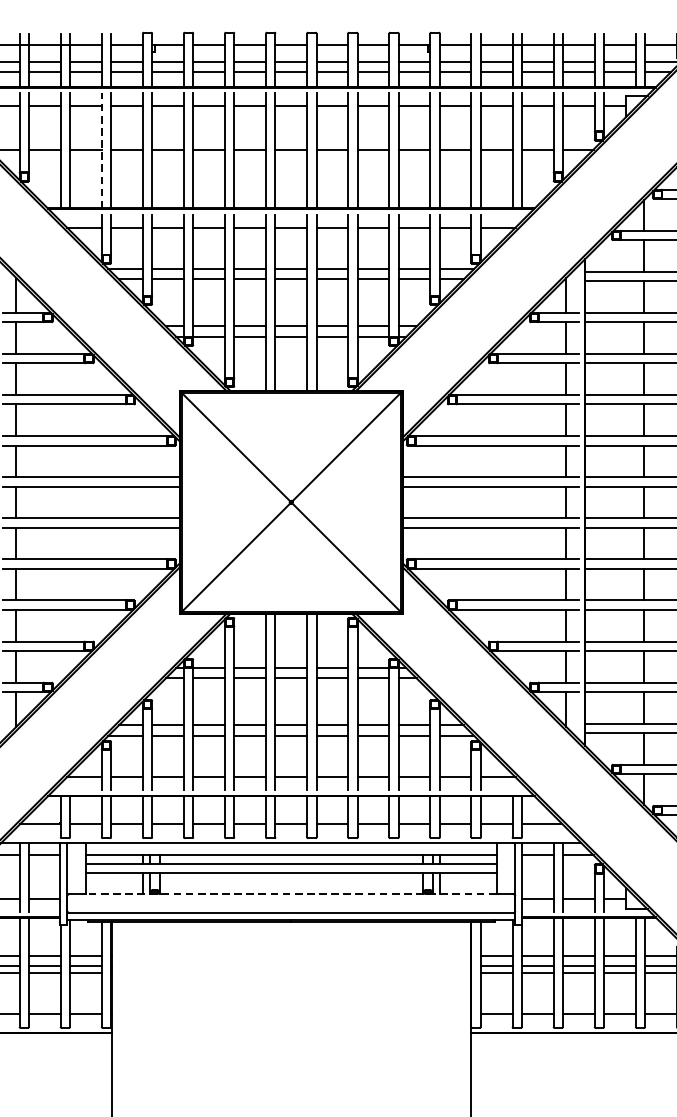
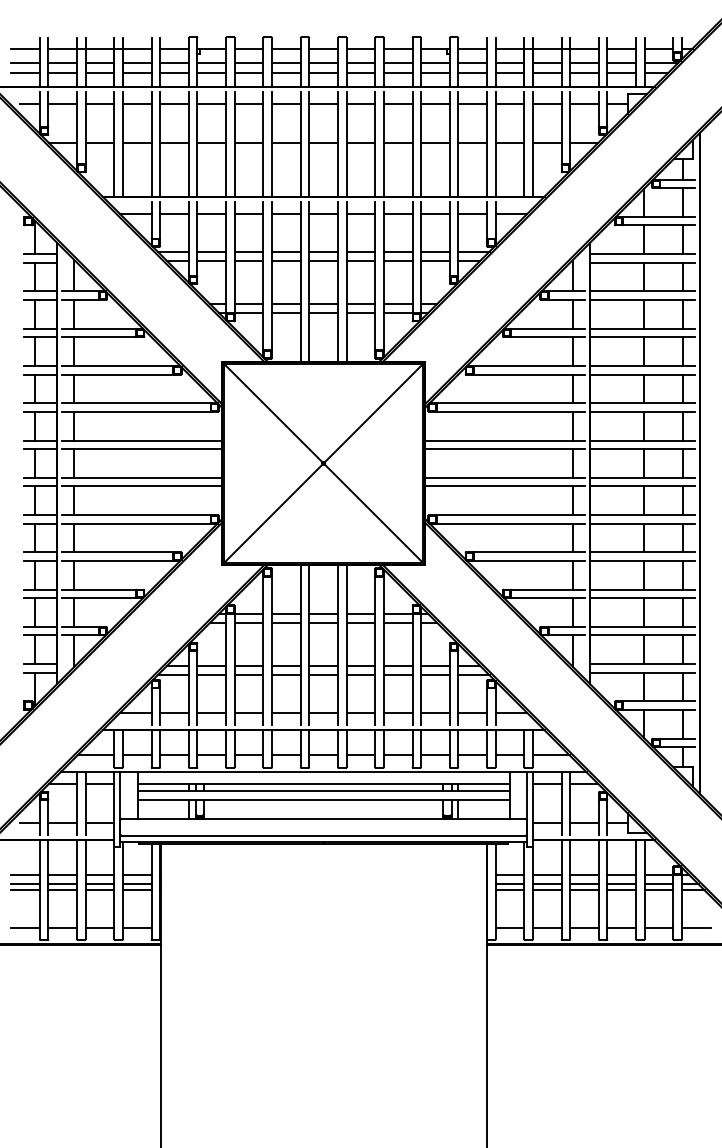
line: (101, 149) -> (151, 143), dashed -> solid
line: (291, 893) -> (323, 818), dashed -> solid

